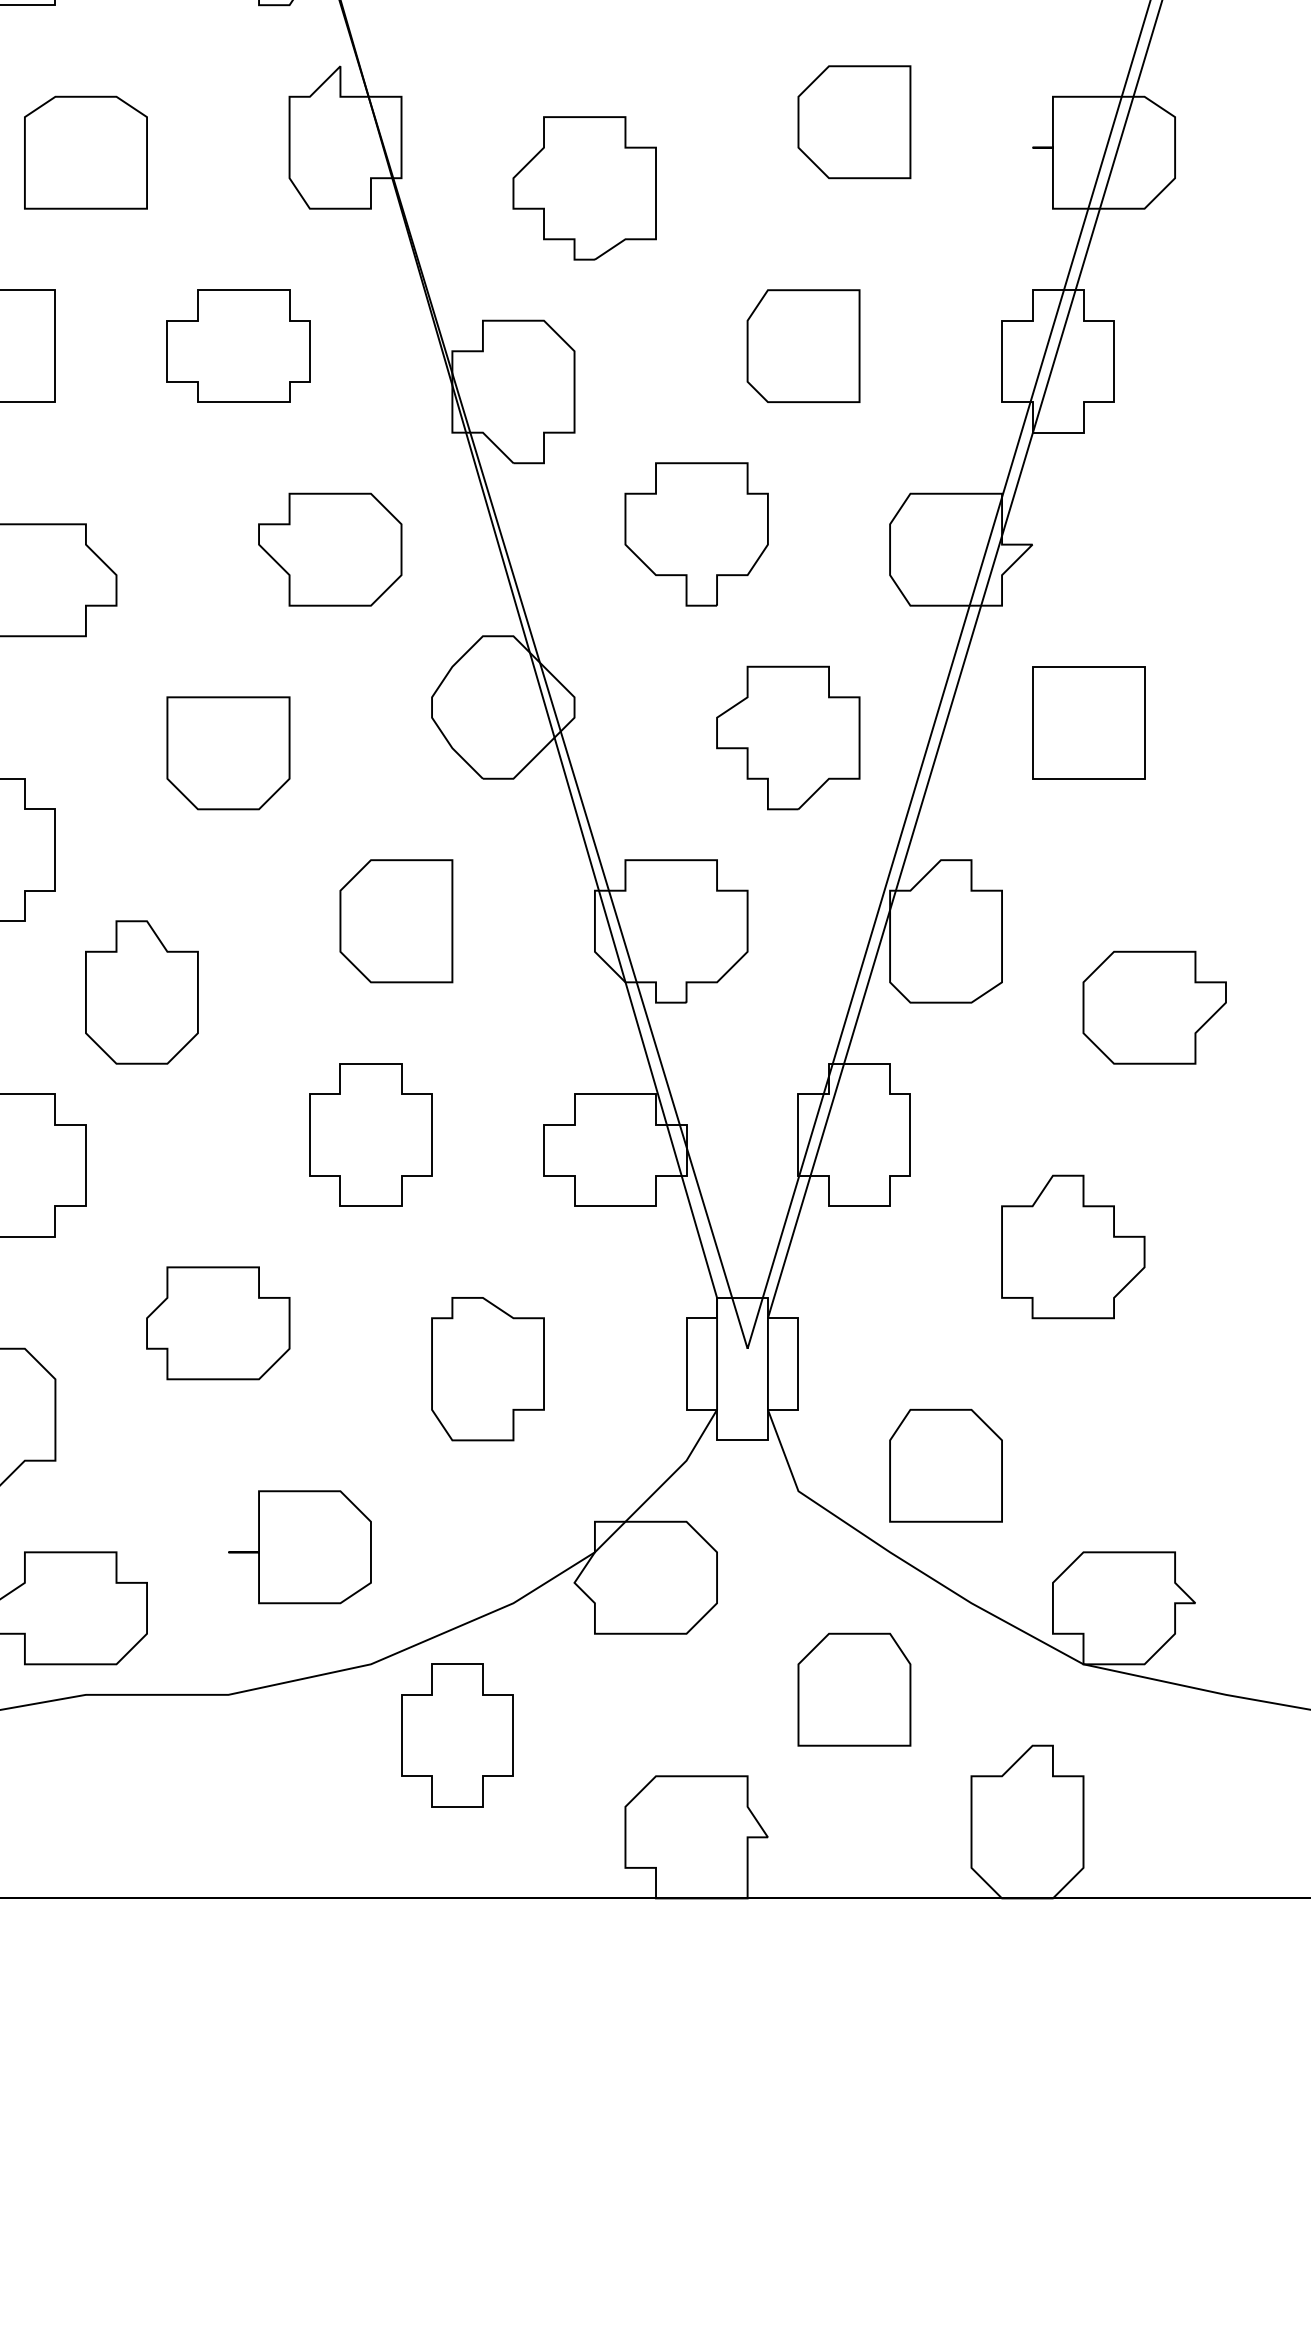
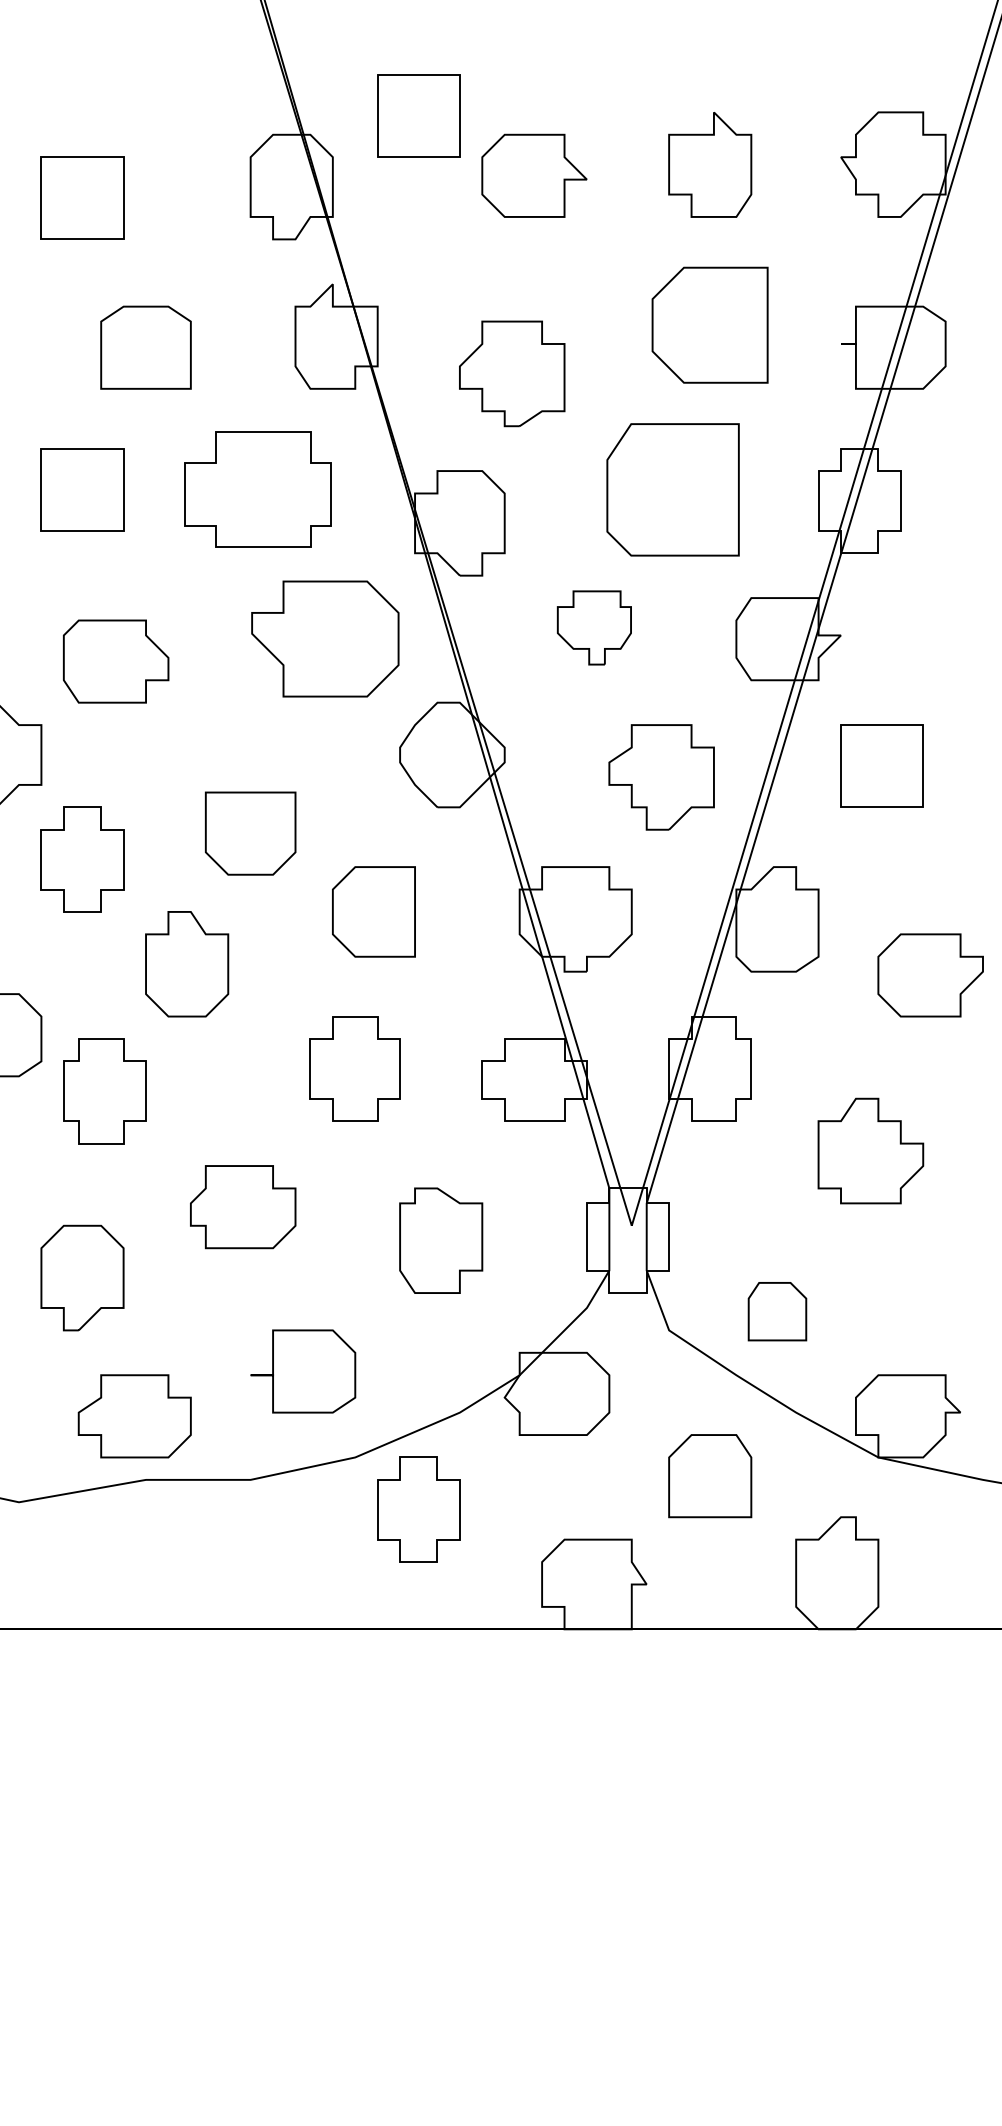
part: (854, 122) -> (710, 325), size x1.4
part: (237, 345) -> (257, 489), size x1.4
part: (803, 345) -> (672, 489), size x1.6
part: (696, 533) -> (594, 627), size x0.7
part: (330, 550) -> (325, 639), size x1.4
part: (228, 753) -> (250, 833), moved
part: (946, 1465) -> (777, 1311), size x0.7

